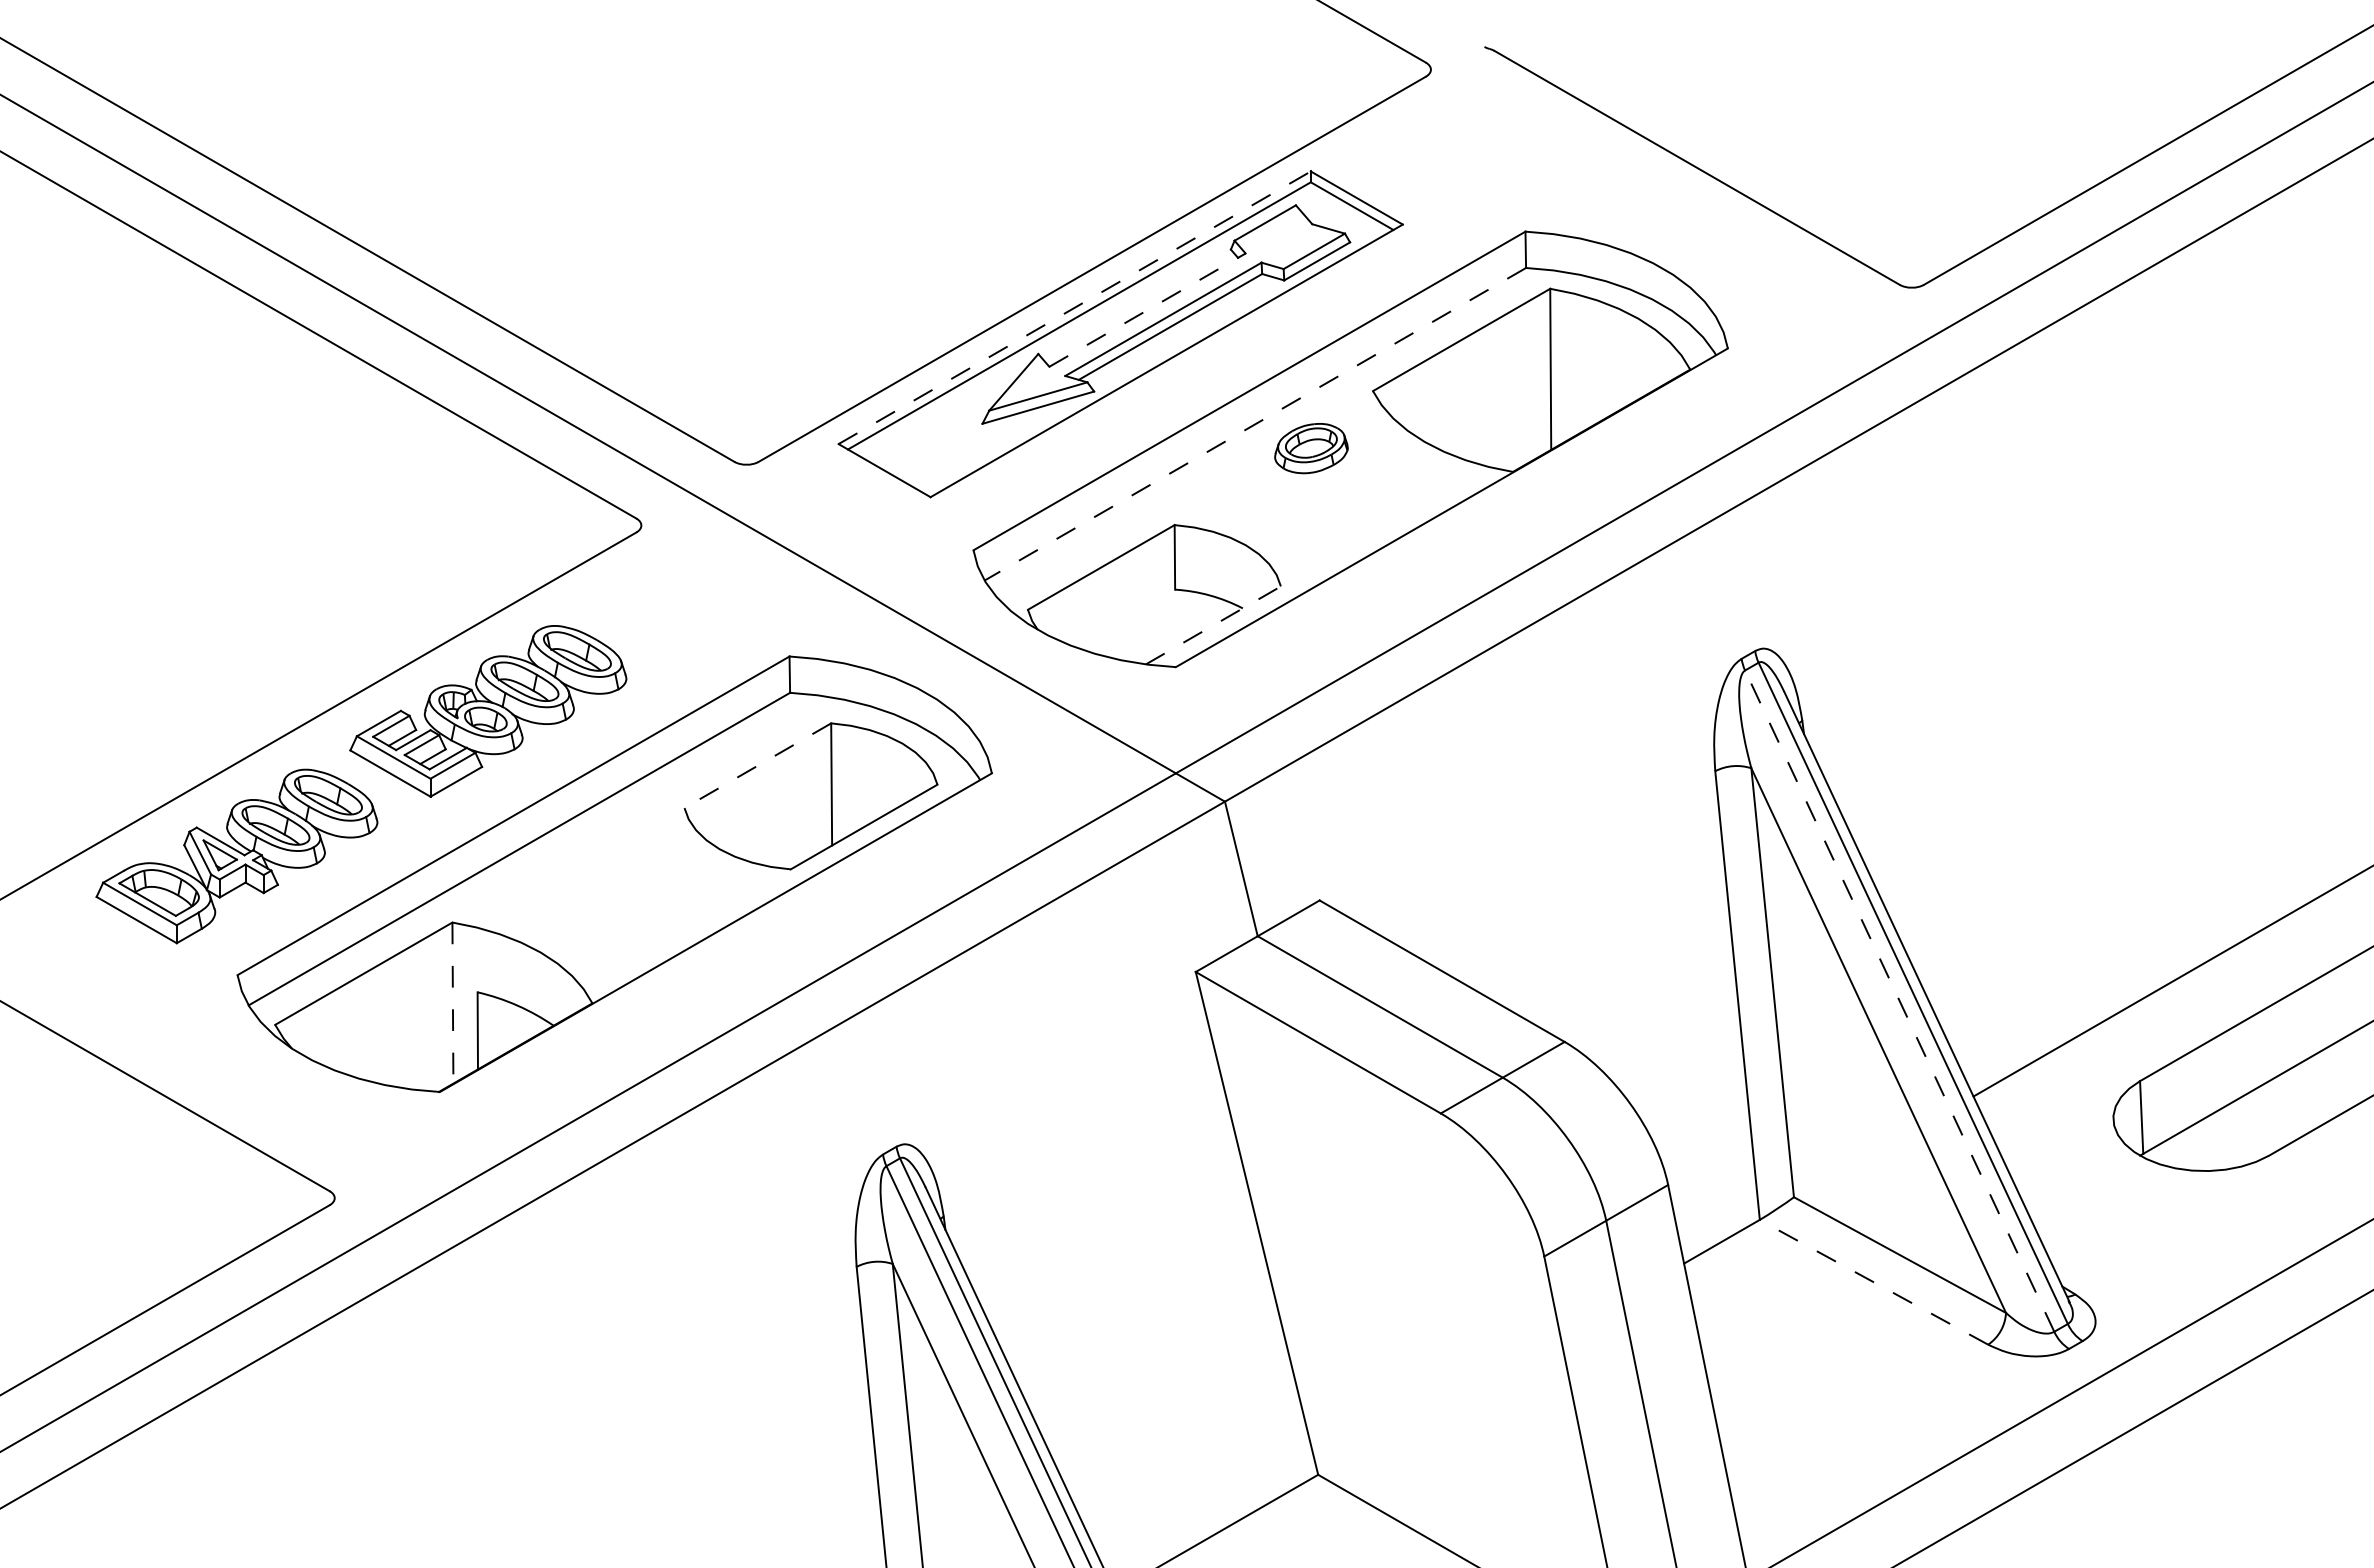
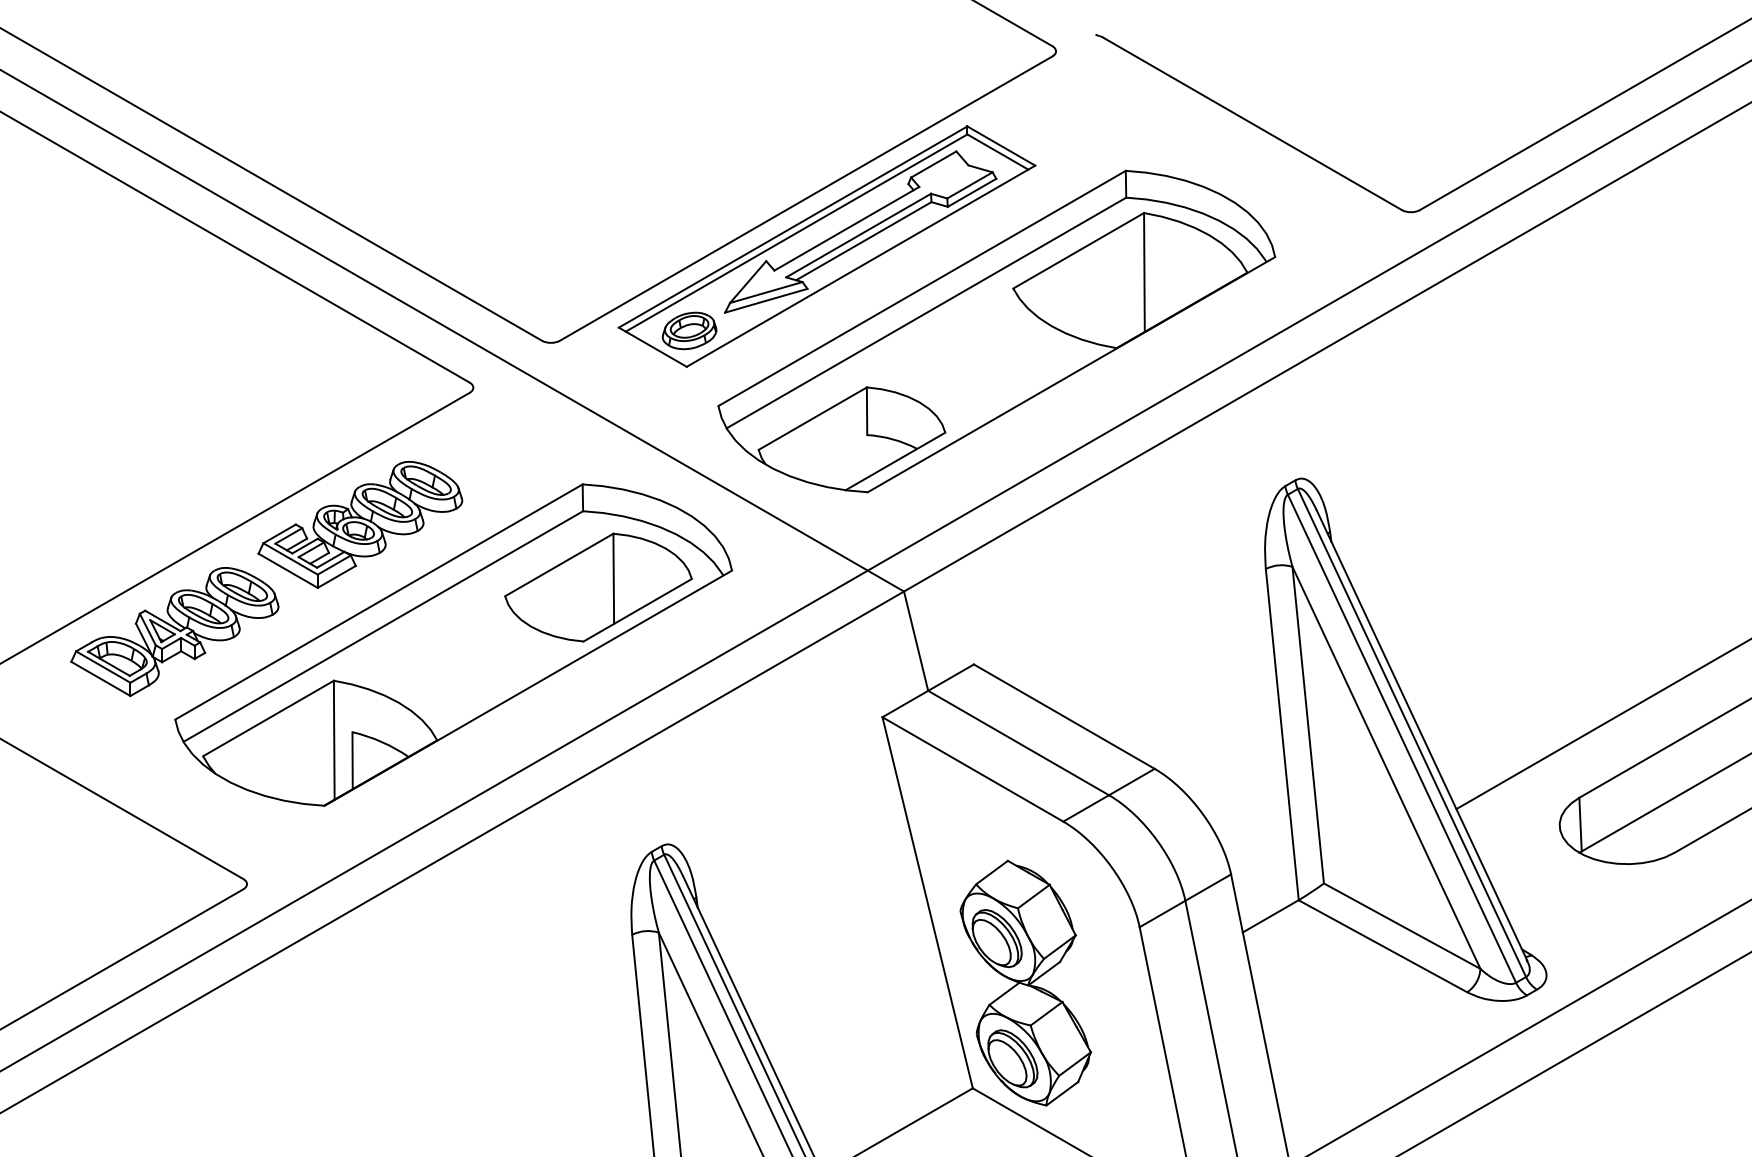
line: (1074, 307) -> (792, 226), dashed -> solid
line: (1147, 309) -> (846, 228), dashed -> solid
line: (1255, 424) -> (926, 313), dashed -> solid
part: (1311, 448) -> (689, 330), moved
line: (1213, 625) -> (895, 461), dashed -> solid
line: (757, 765) -> (559, 564), dashed -> solid
line: (1899, 1000) -> (1401, 738), dashed -> solid
line: (452, 1003) -> (333, 740), dashed -> solid
line: (1873, 1282) -> (1382, 946), dashed -> solid
part: (1389, 1332) -> (1025, 983), added

